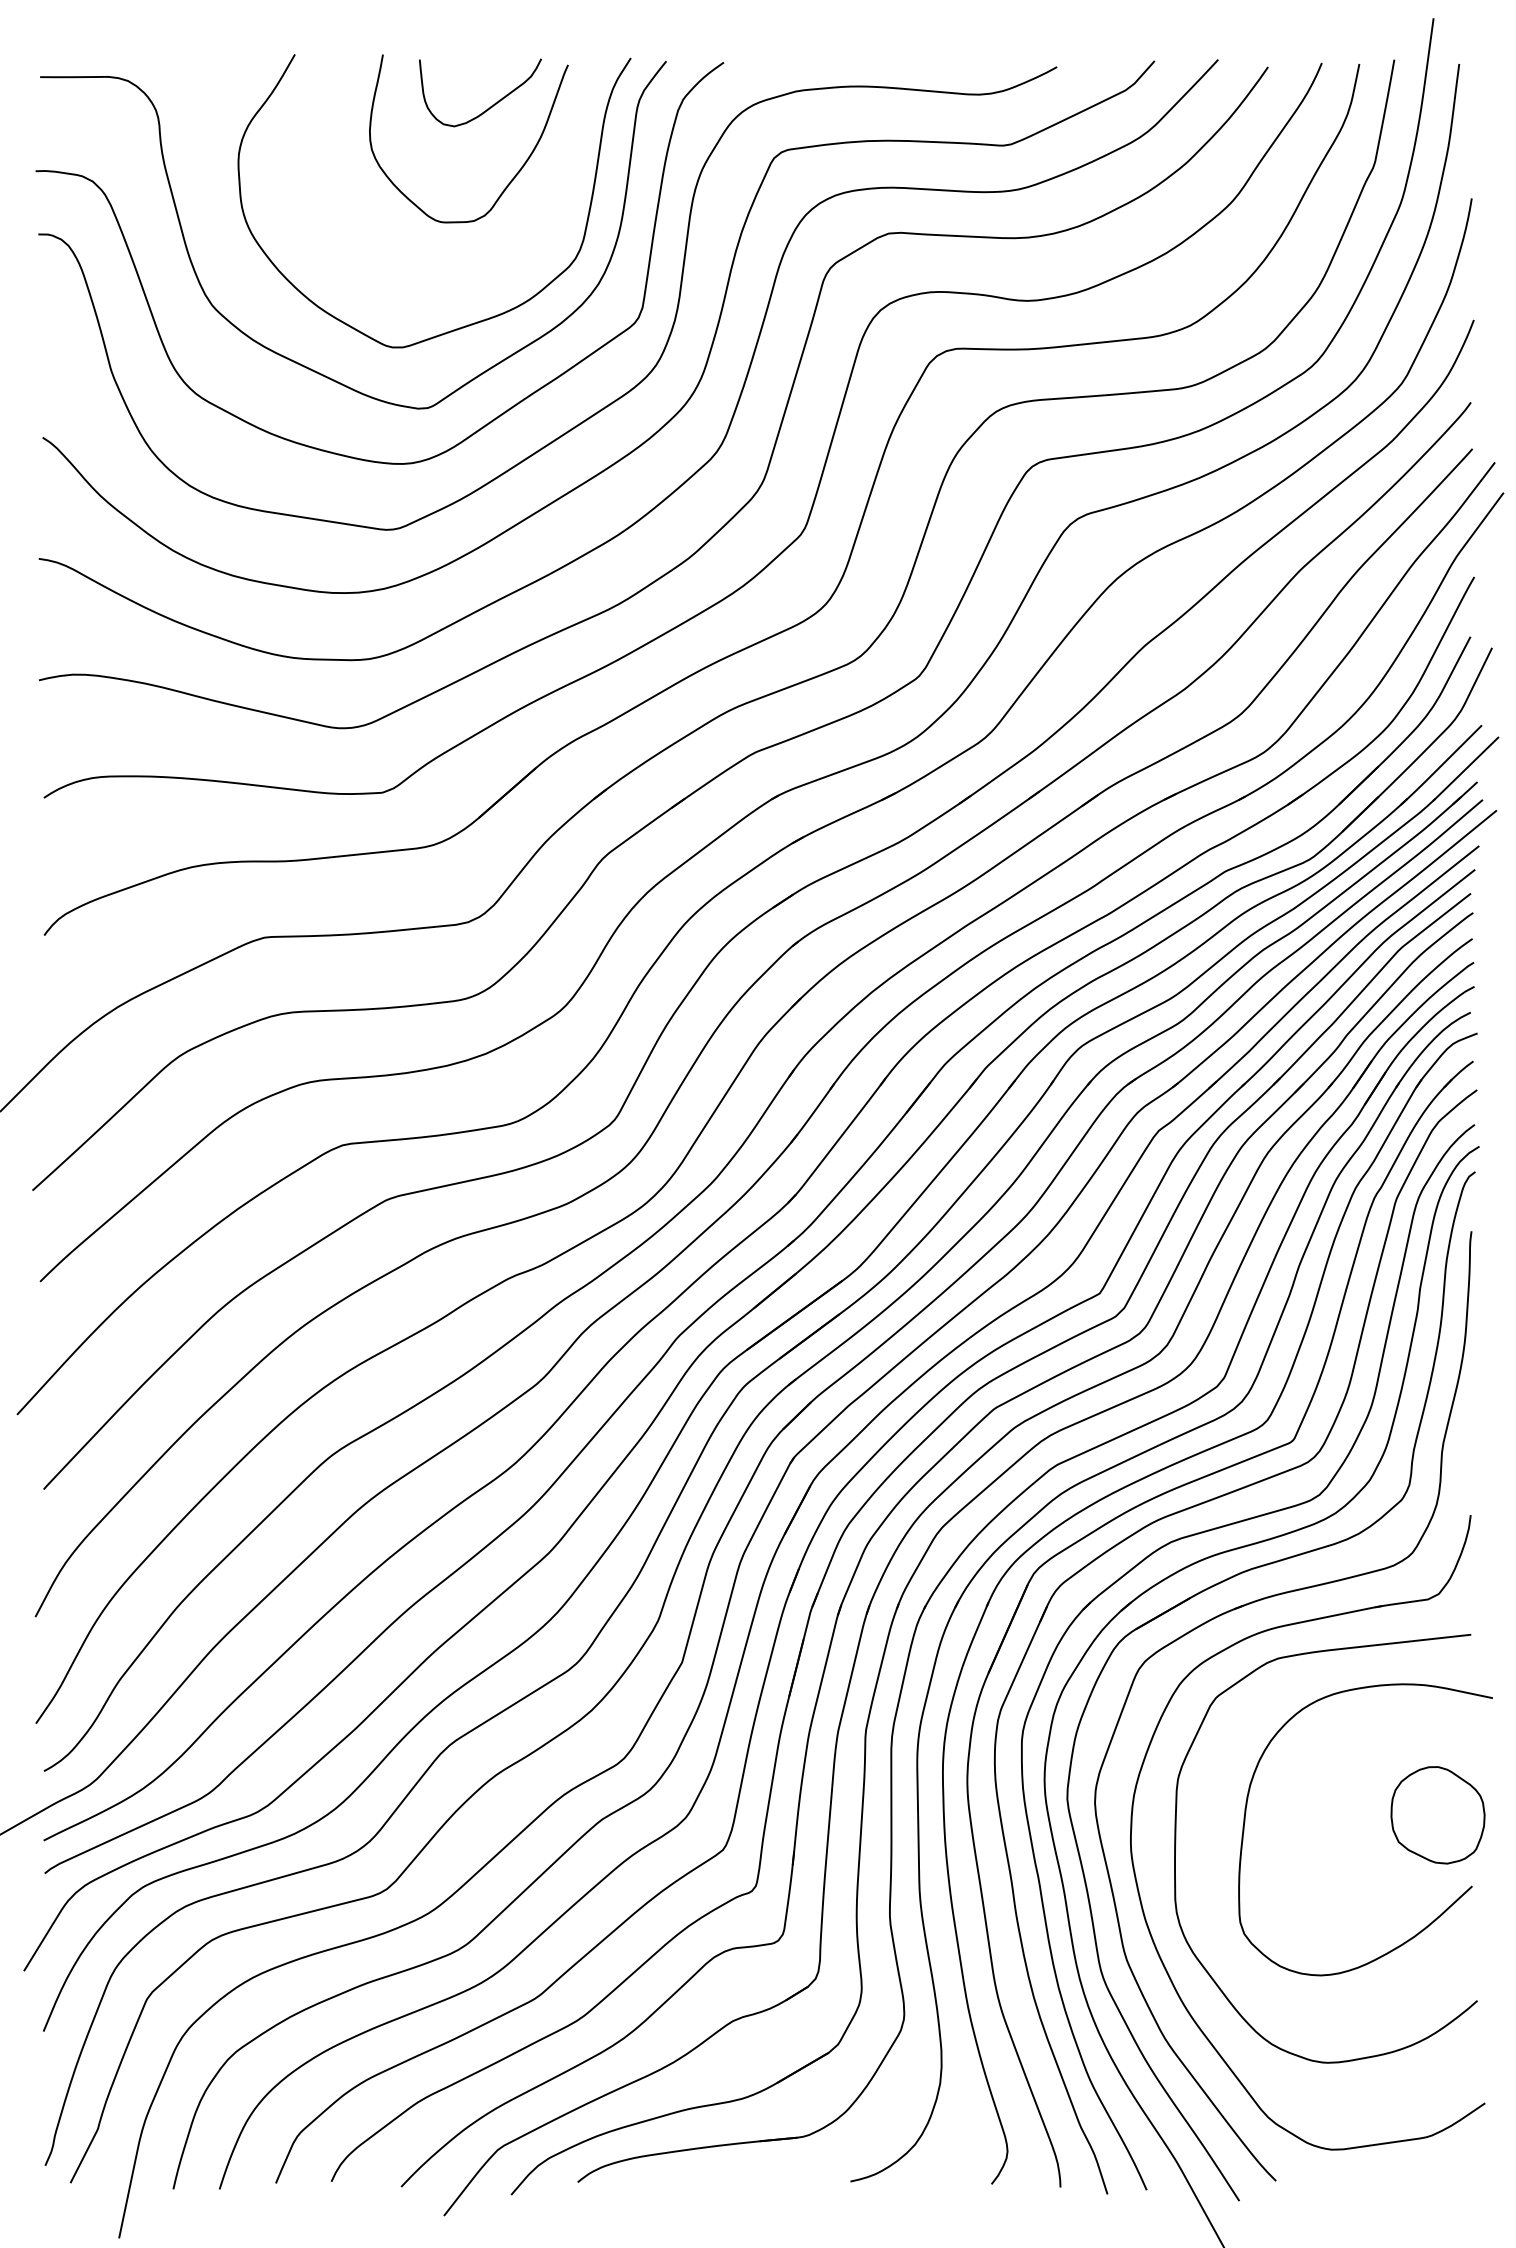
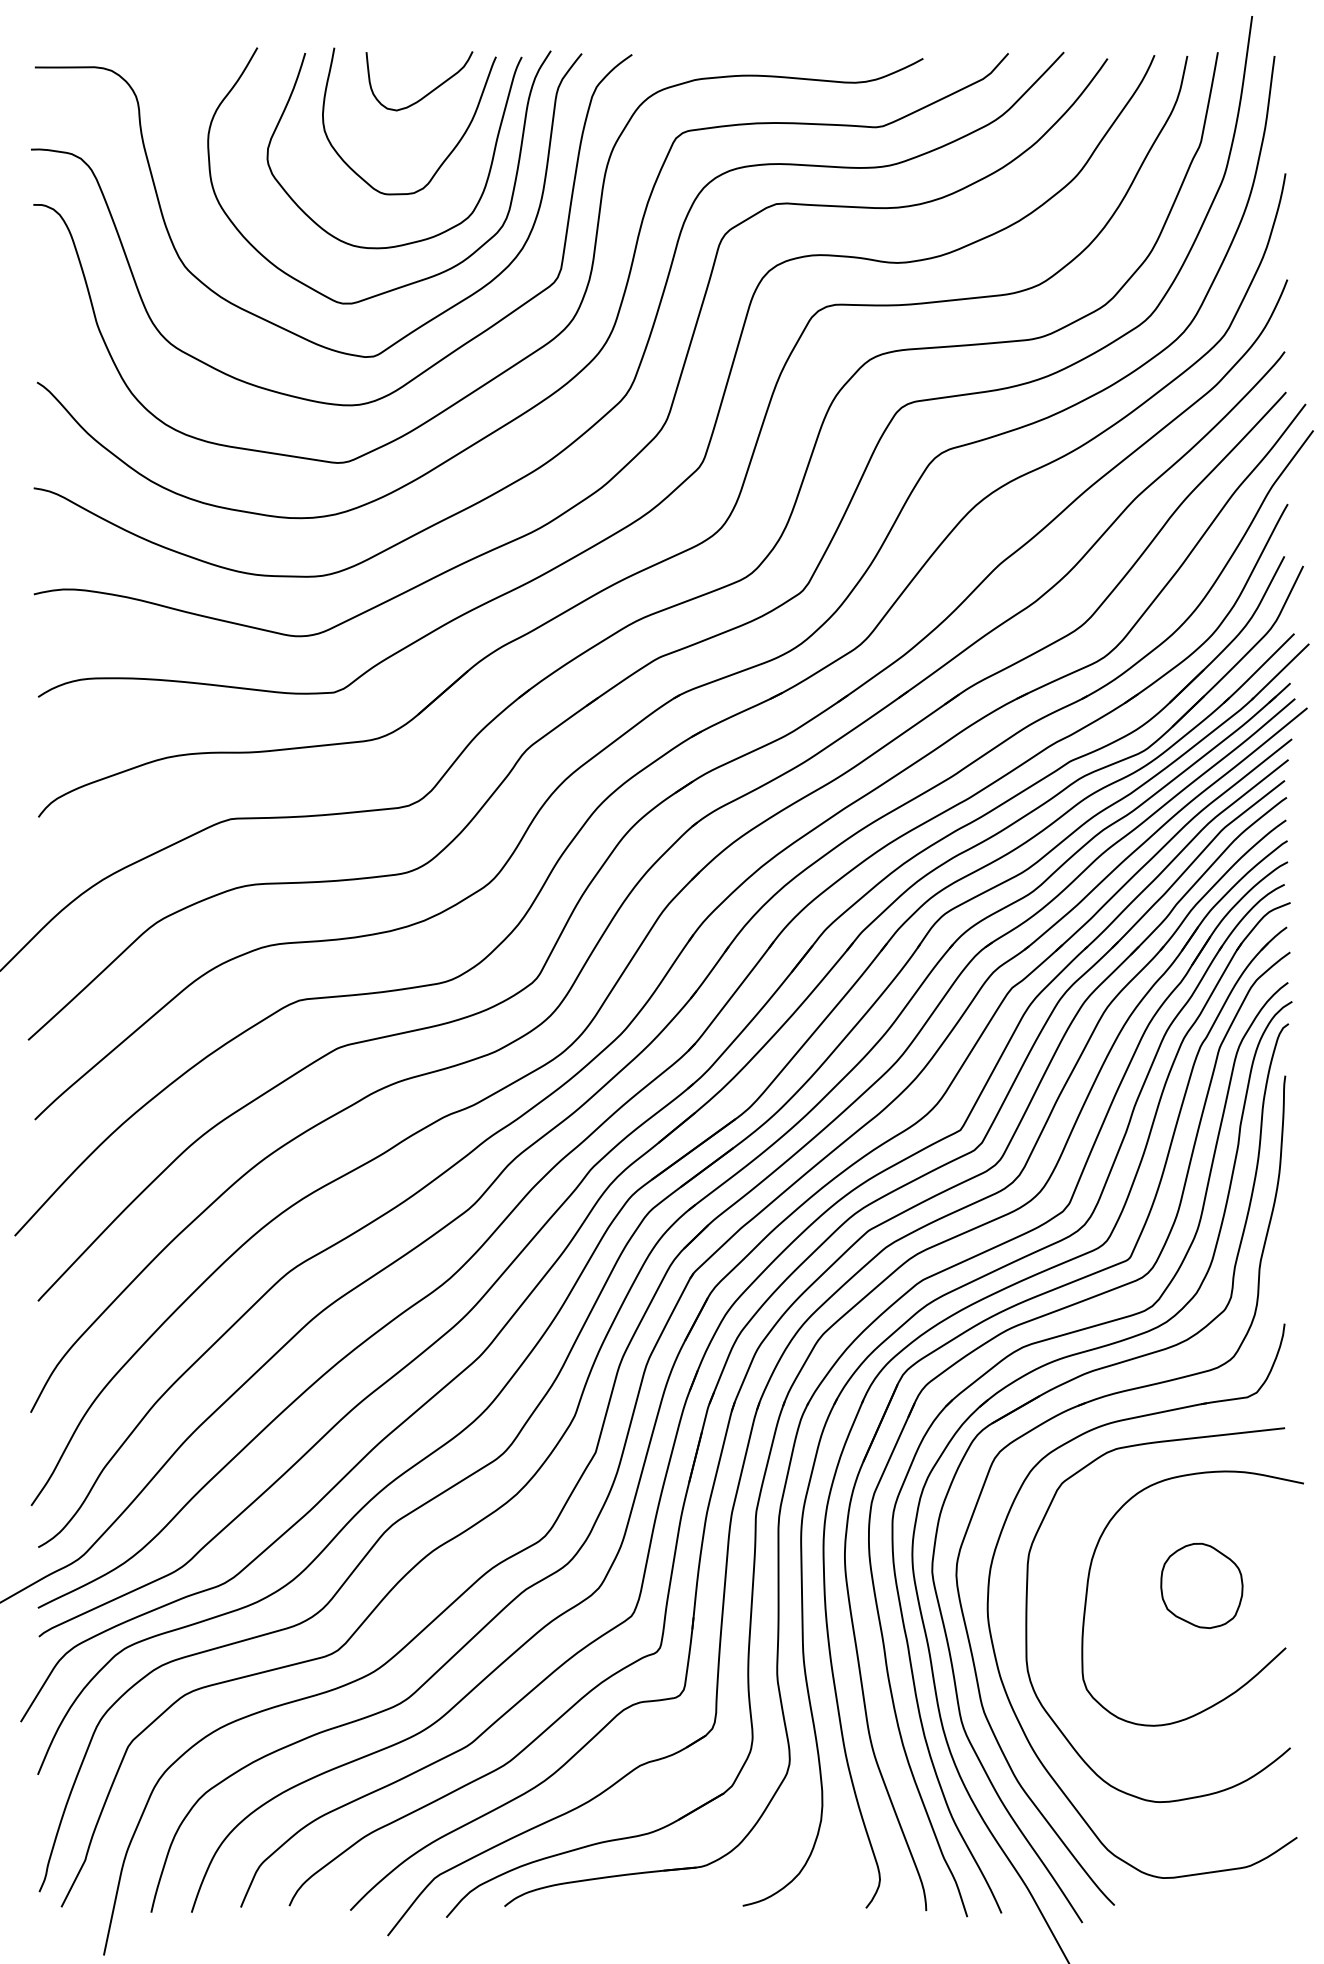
curve: (477, 275) -> (416, 240), added
part: (1437, 1815) -> (1201, 1586), moved

